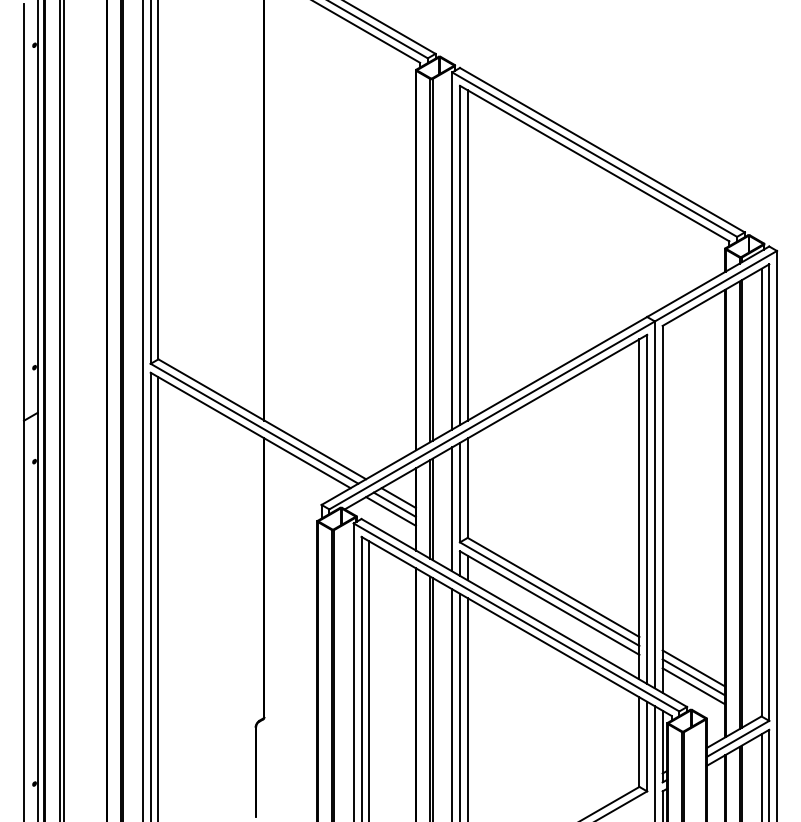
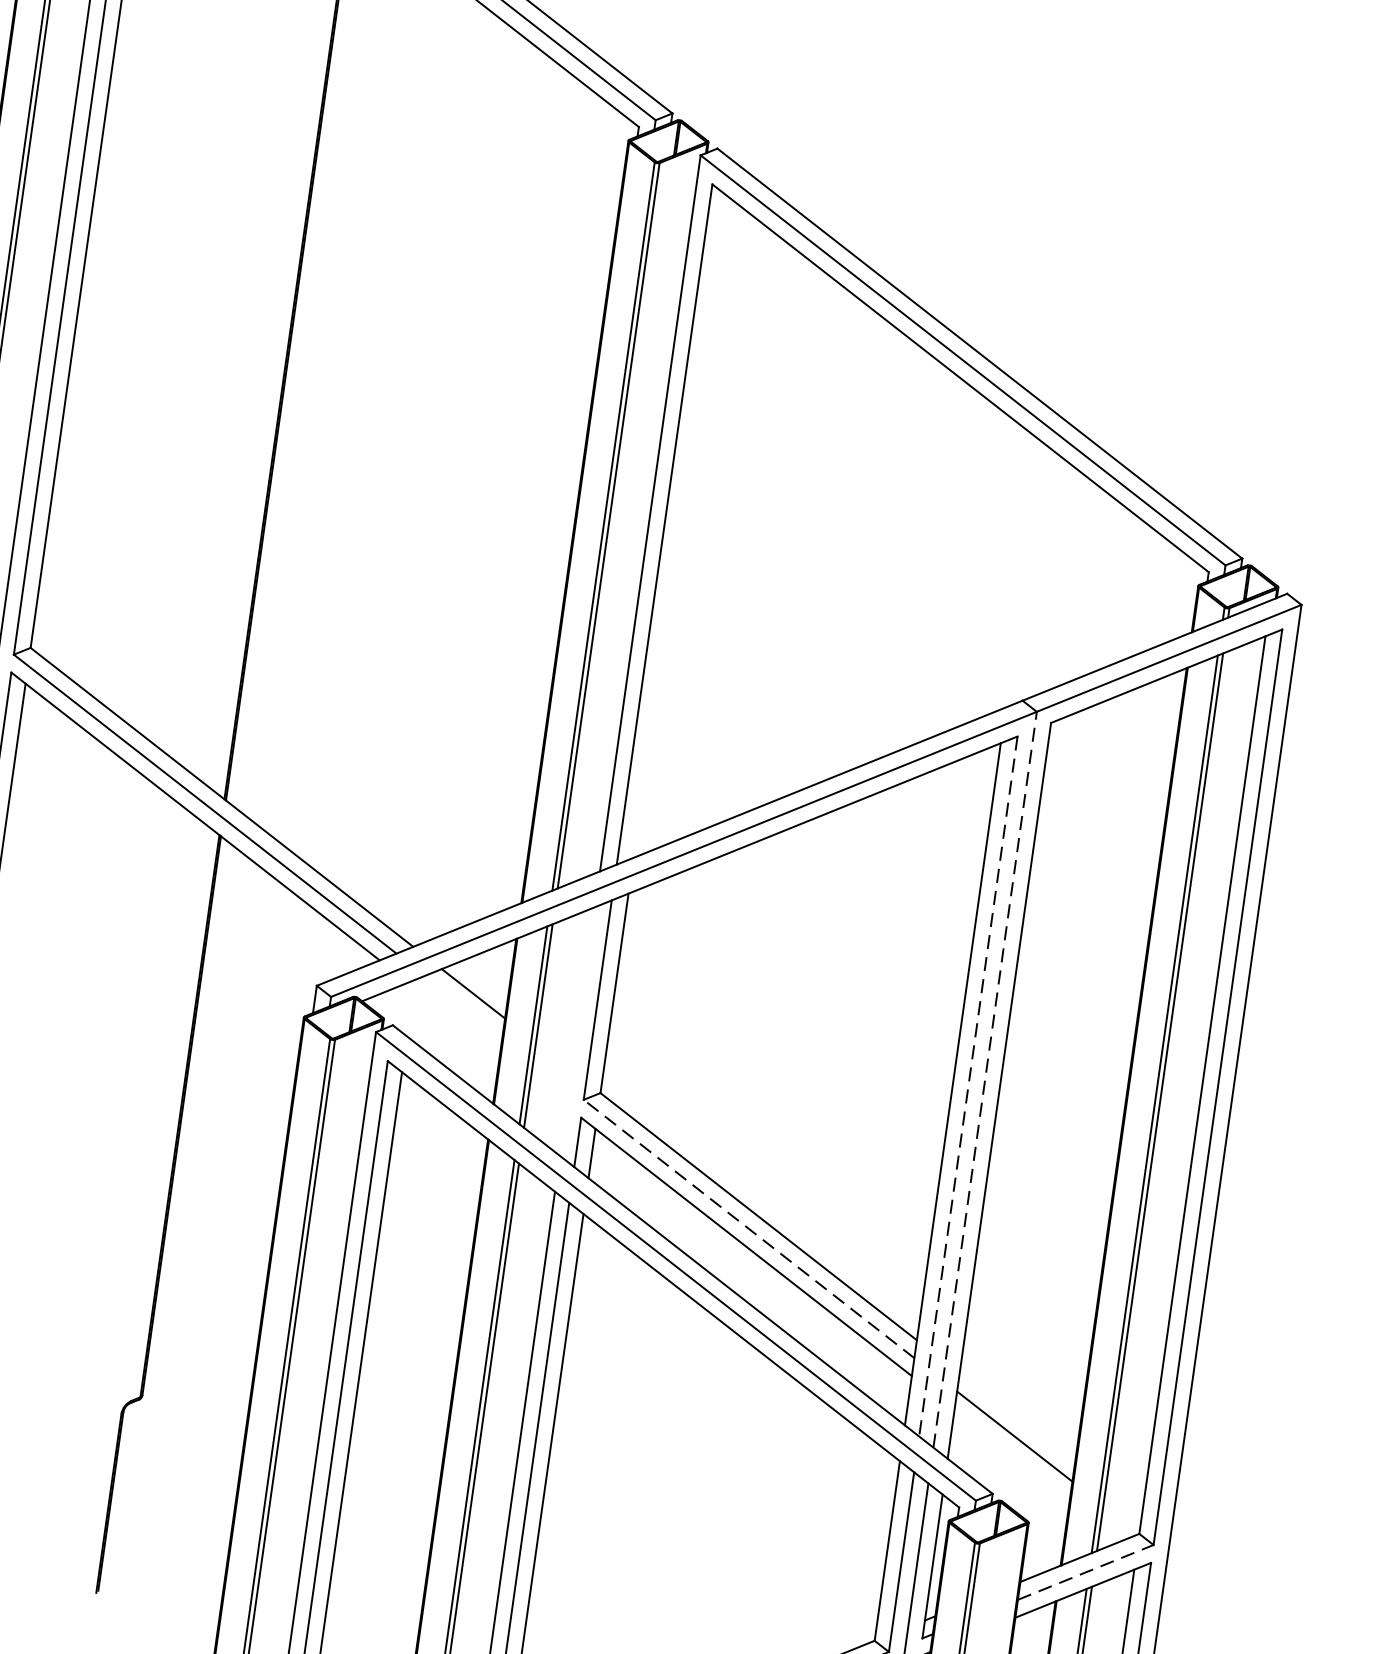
line: (467, 255) -> (679, 526), removed
line: (394, 504) -> (463, 1005), removed
line: (654, 504) -> (984, 1078), solid -> dashed
line: (452, 509) -> (577, 1031), removed
line: (647, 509) -> (968, 1086), solid -> dashed
line: (390, 511) -> (453, 1018), removed
line: (549, 594) -> (748, 1229), solid -> dashed
line: (693, 668) -> (1016, 1418), removed
line: (693, 686) -> (1011, 1454), removed
line: (738, 738) -> (1086, 1571), solid -> dashed

